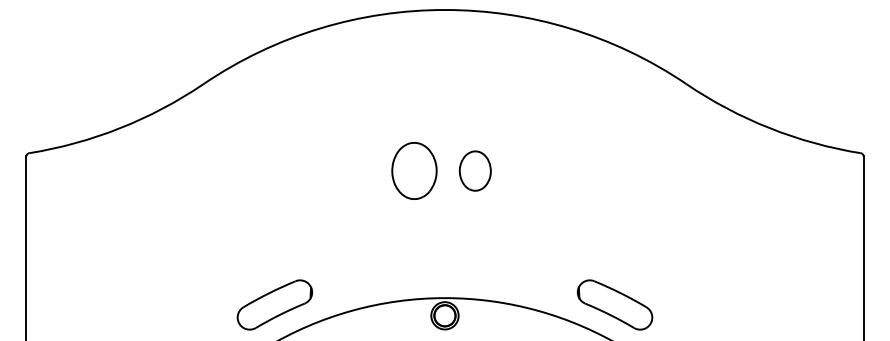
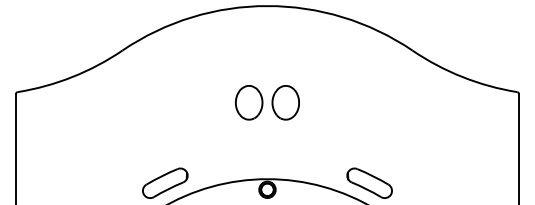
part: (474, 170) -> (285, 102), size x1.43

